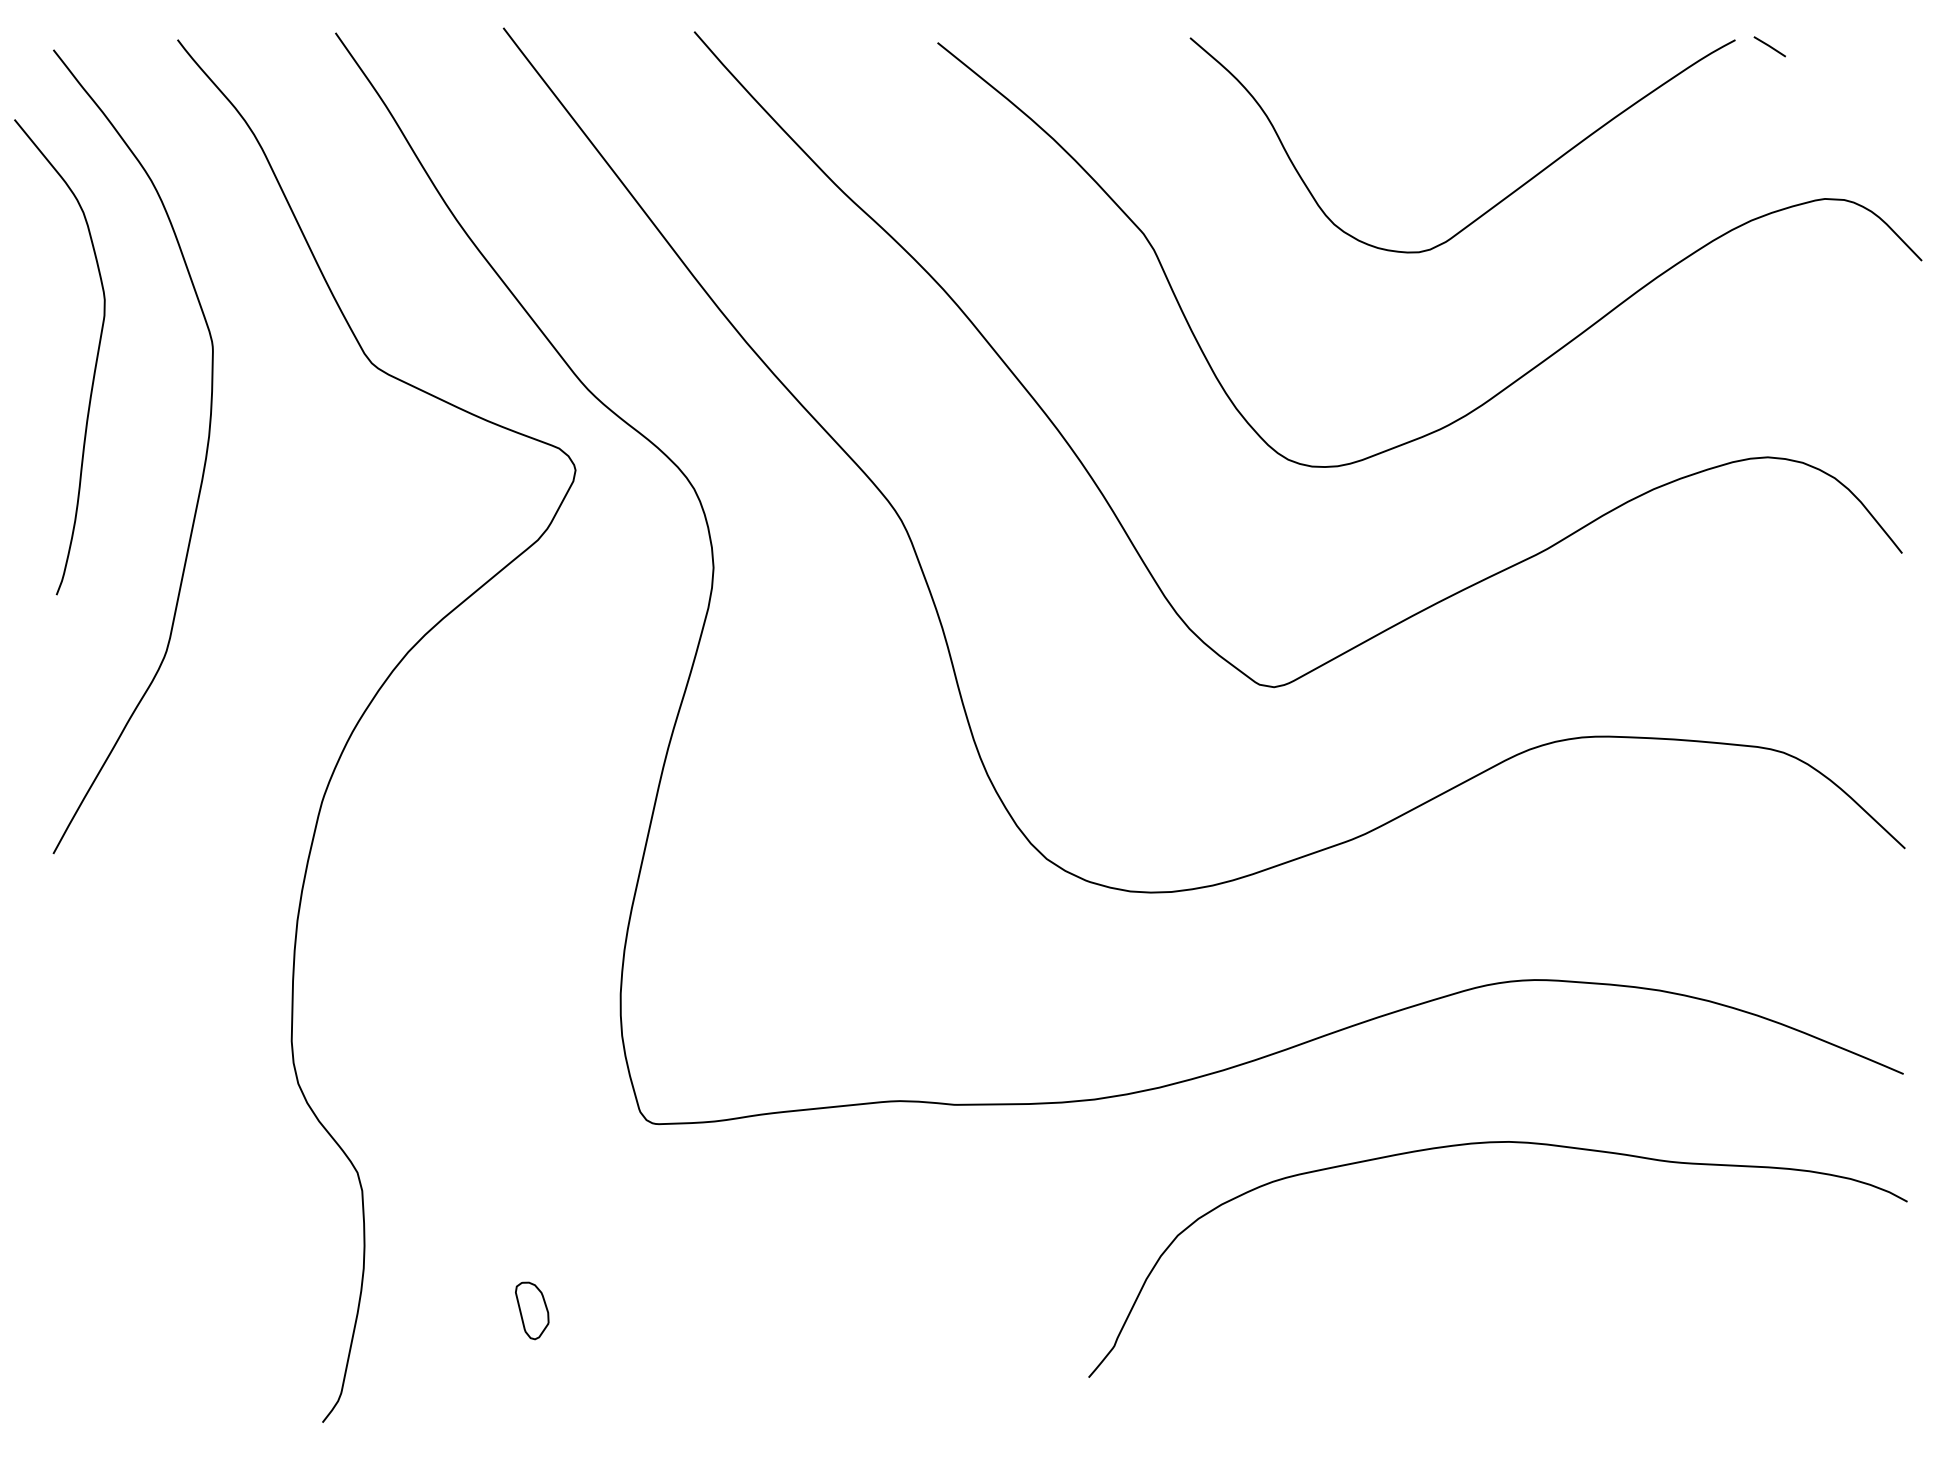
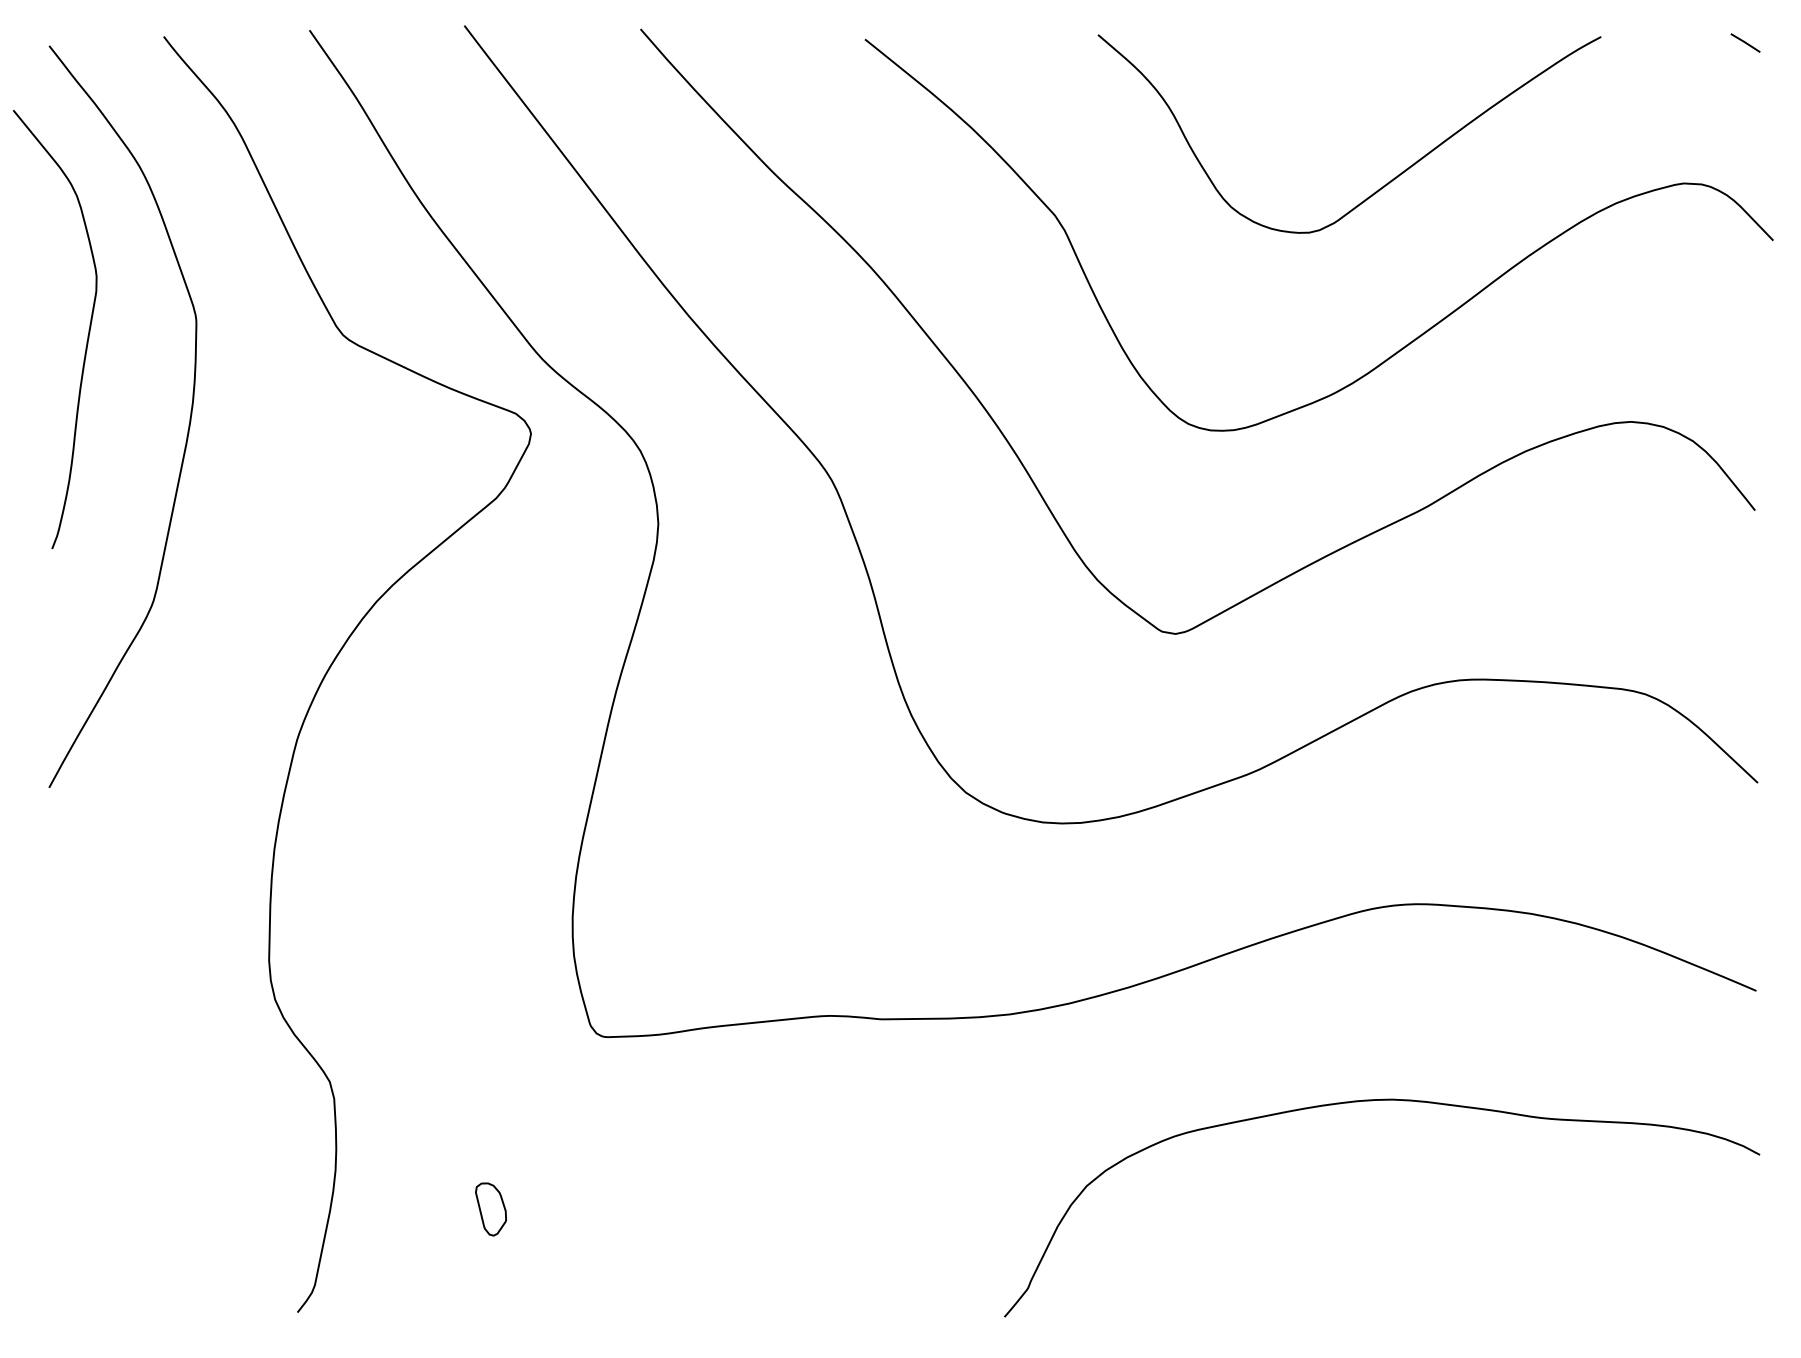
line: (1769, 46) -> (1745, 42), moved
curve: (1495, 1143) -> (1379, 1101), moved

